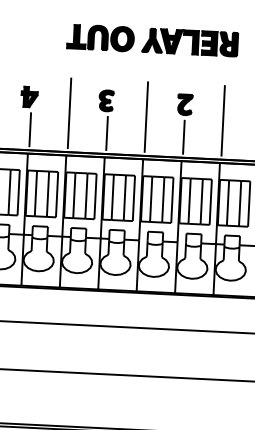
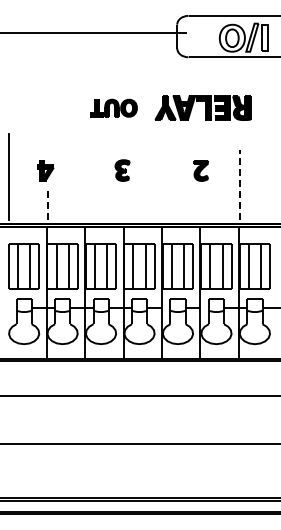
part: (100, 38) -> (113, 108), size x0.7
line: (69, 112) -> (86, 184), removed
line: (146, 116) -> (163, 184), removed
line: (223, 120) -> (240, 184), solid -> dashed
line: (30, 129) -> (47, 202), solid -> dashed
line: (106, 132) -> (124, 202), removed
line: (183, 136) -> (201, 202), removed

